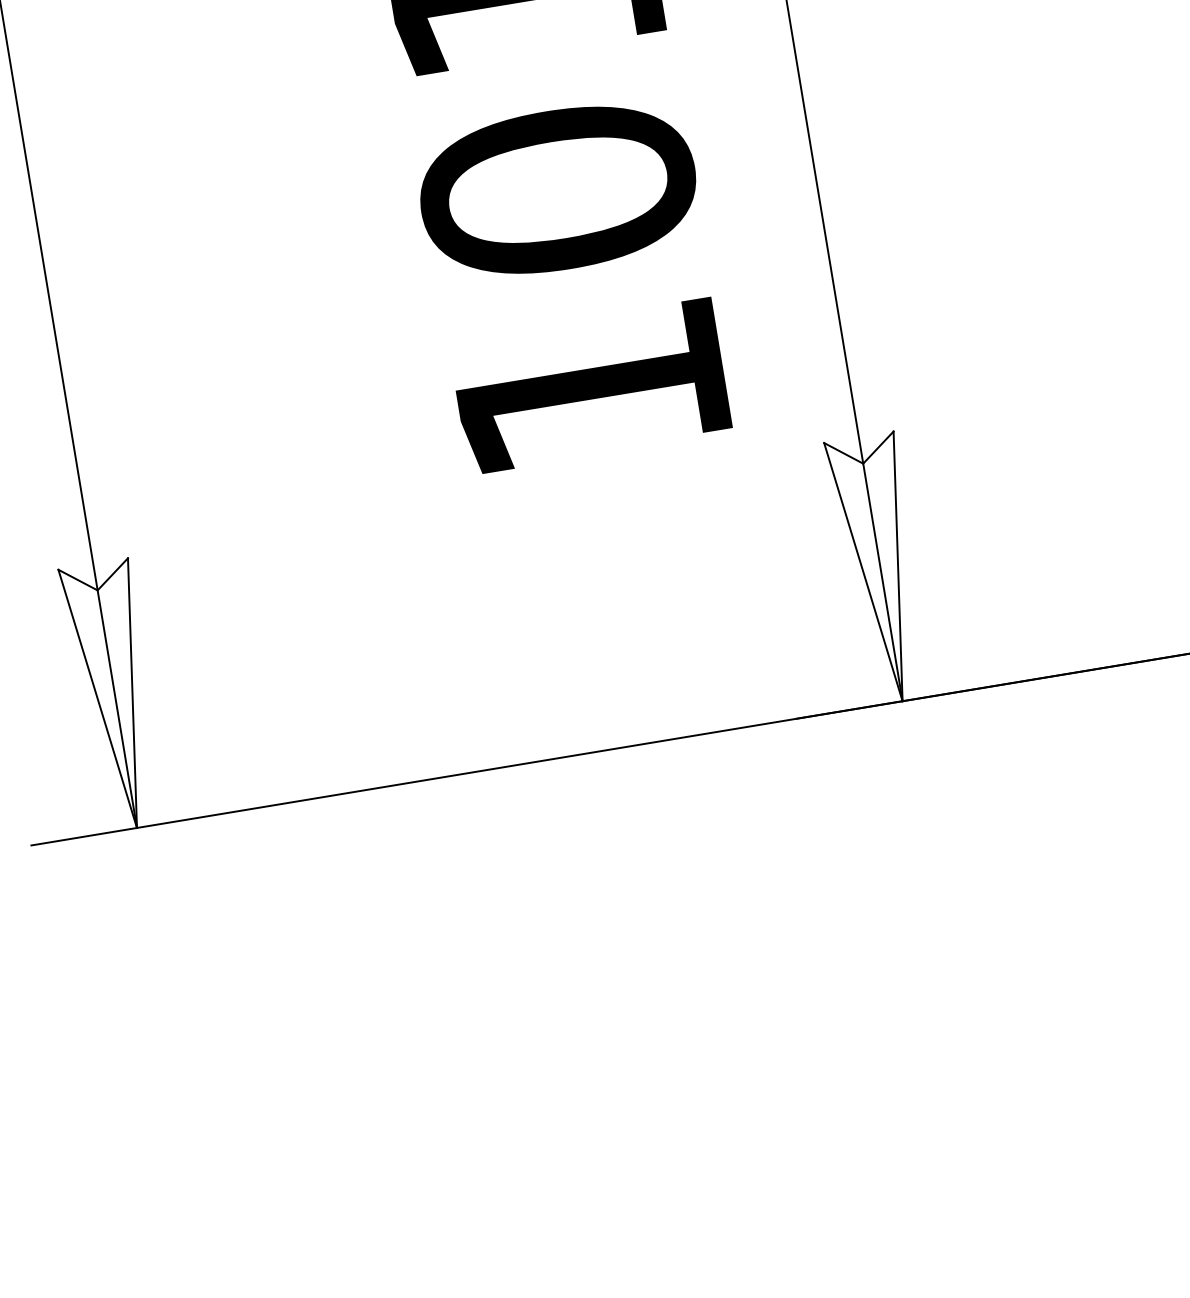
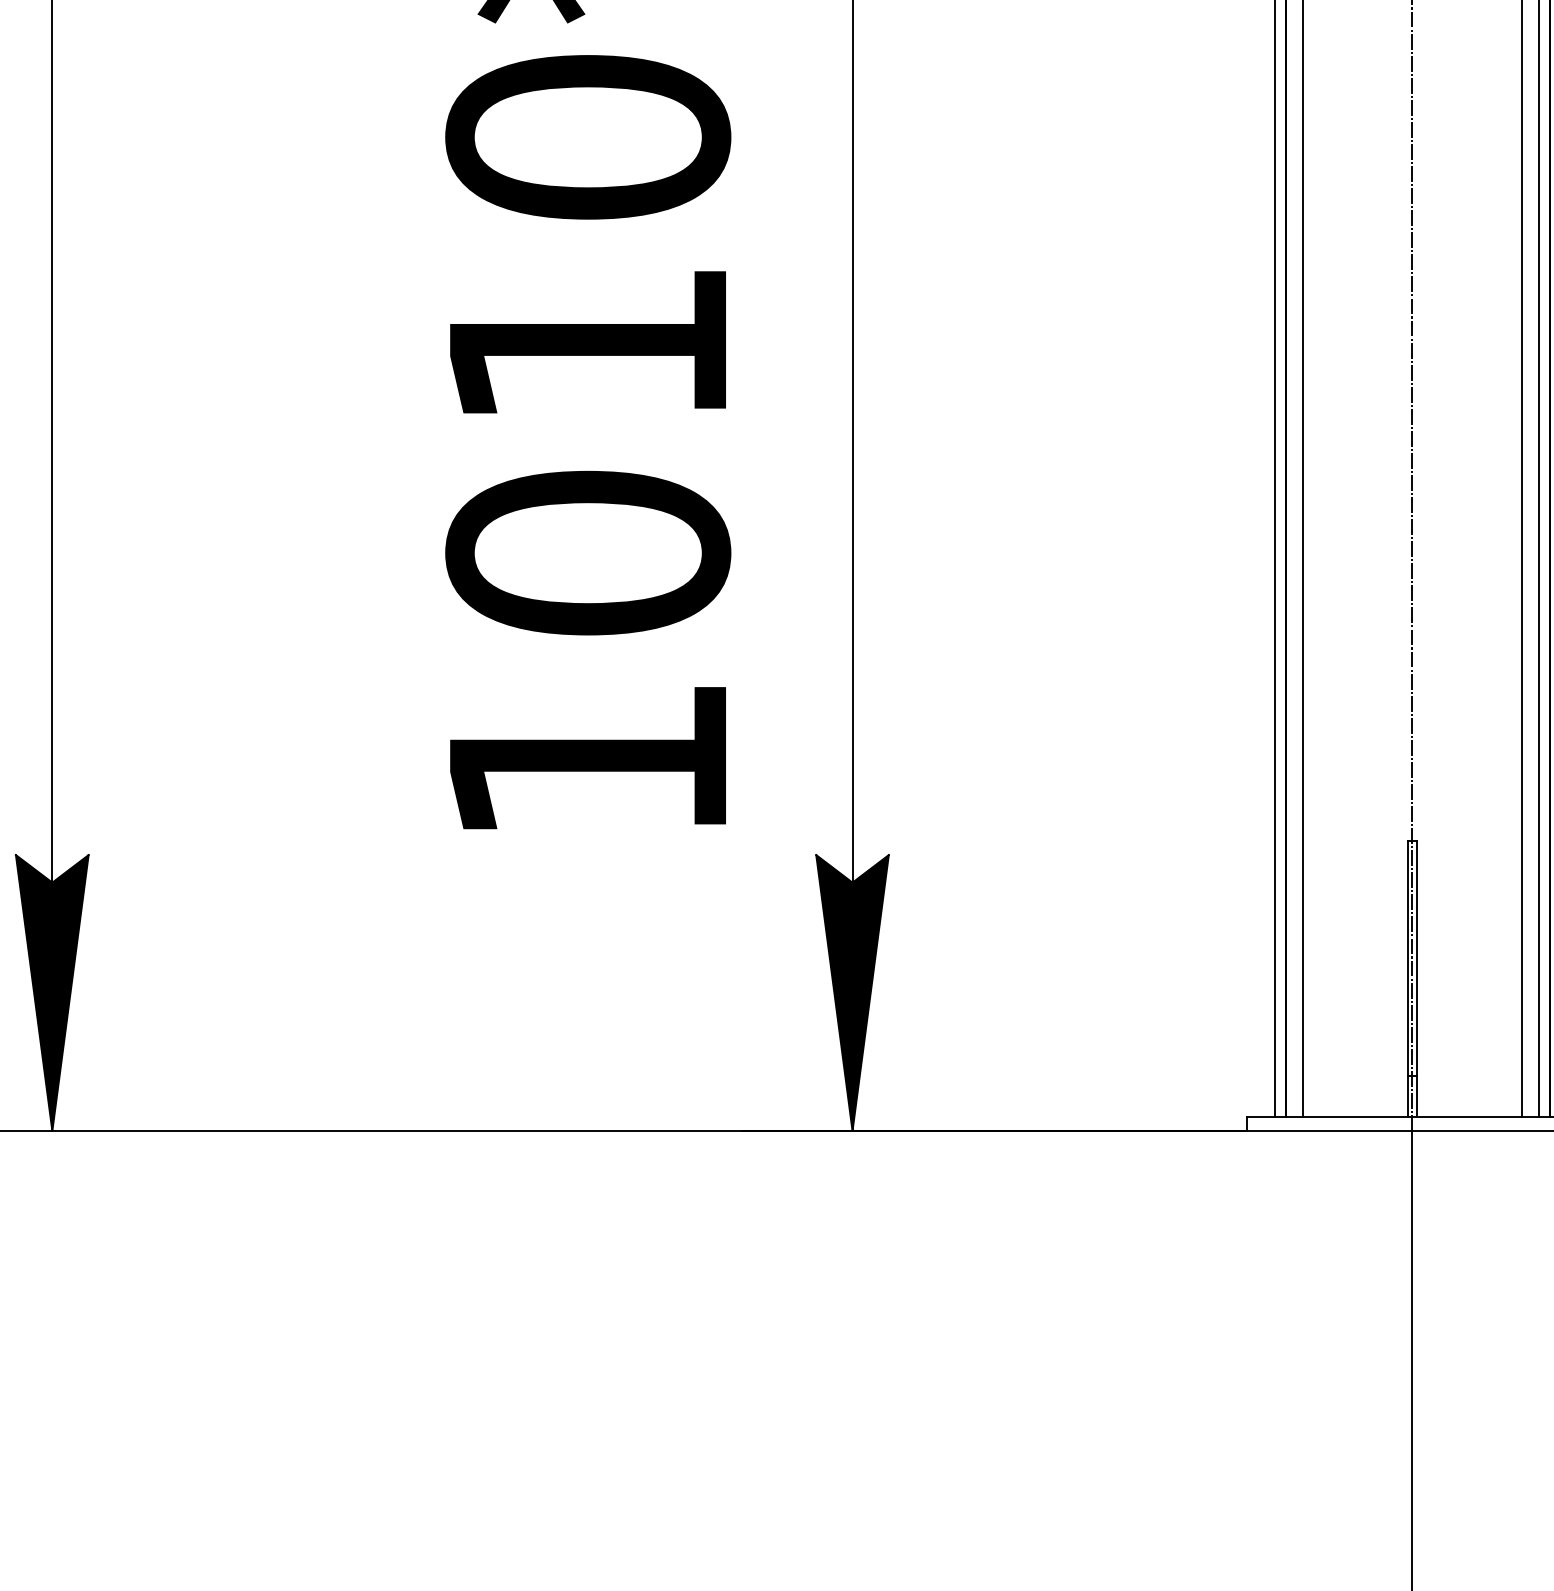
fill: (880, 568) -> (852, 992), added
fill: (114, 695) -> (51, 992), added

